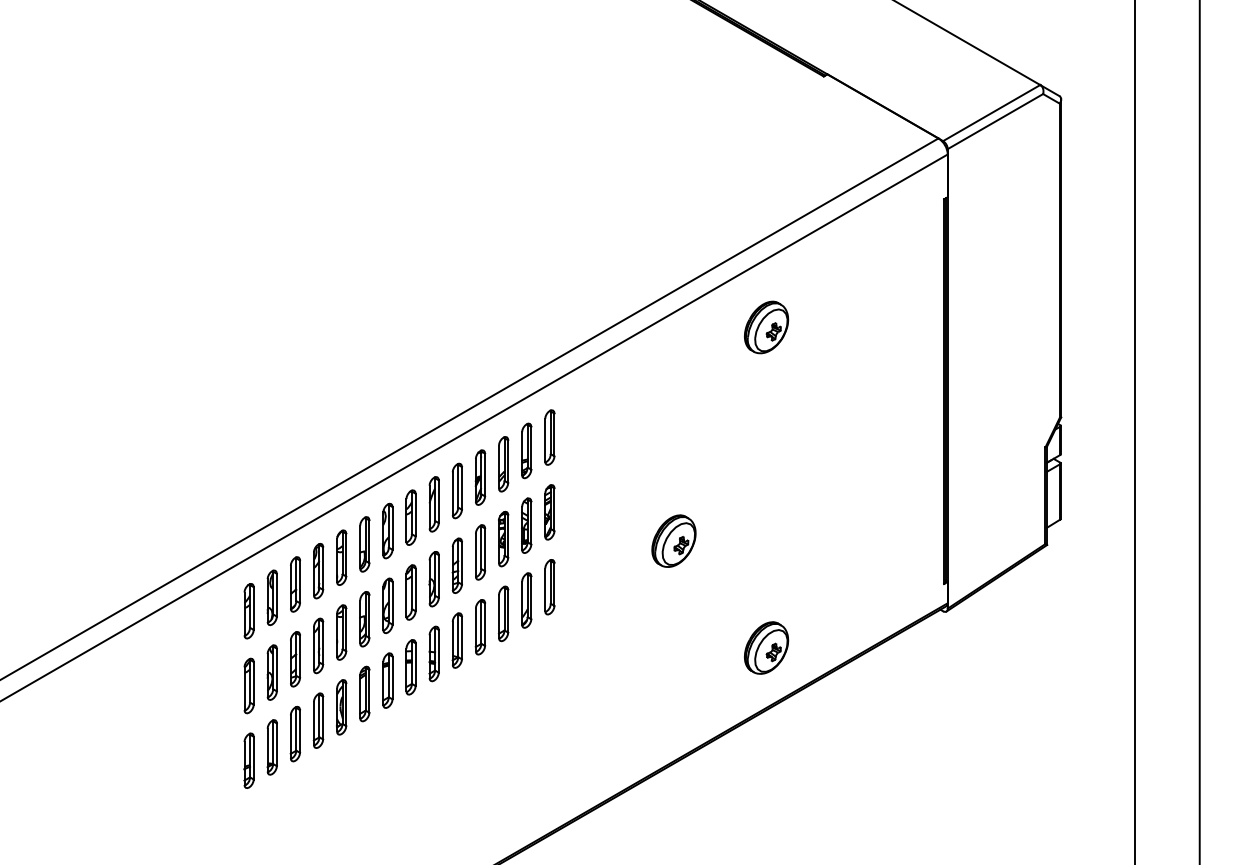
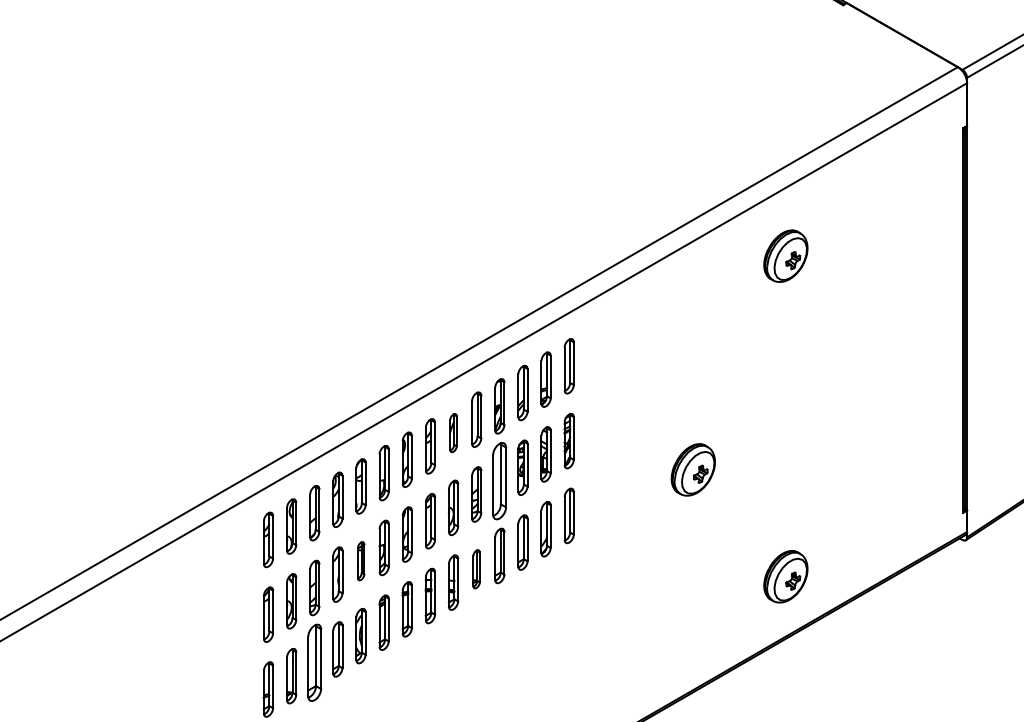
part: (433, 504) -> (452, 433), size x0.7
part: (480, 552) -> (499, 481), size x1.4
part: (341, 632) -> (360, 561), size x0.7
part: (456, 640) -> (475, 569), size x0.7
part: (295, 733) -> (314, 662), size x1.4

